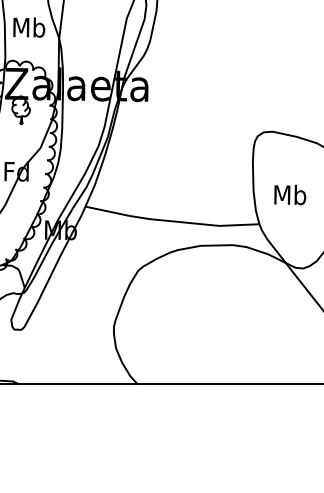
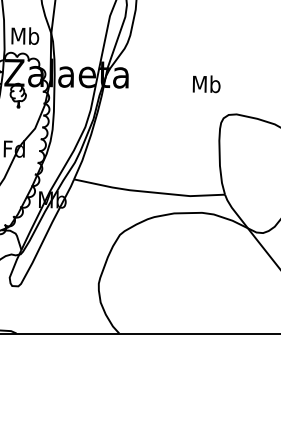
text: (29, 27) -> (25, 36), moved
text: (290, 194) -> (206, 83), moved

